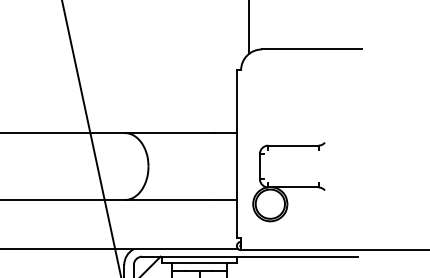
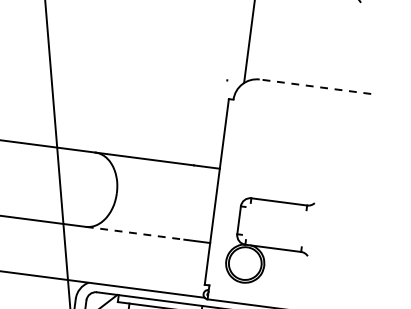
line: (311, 49) -> (314, 86), solid -> dashed
part: (288, 182) -> (268, 242), moved
line: (169, 200) -> (135, 233), solid -> dashed

